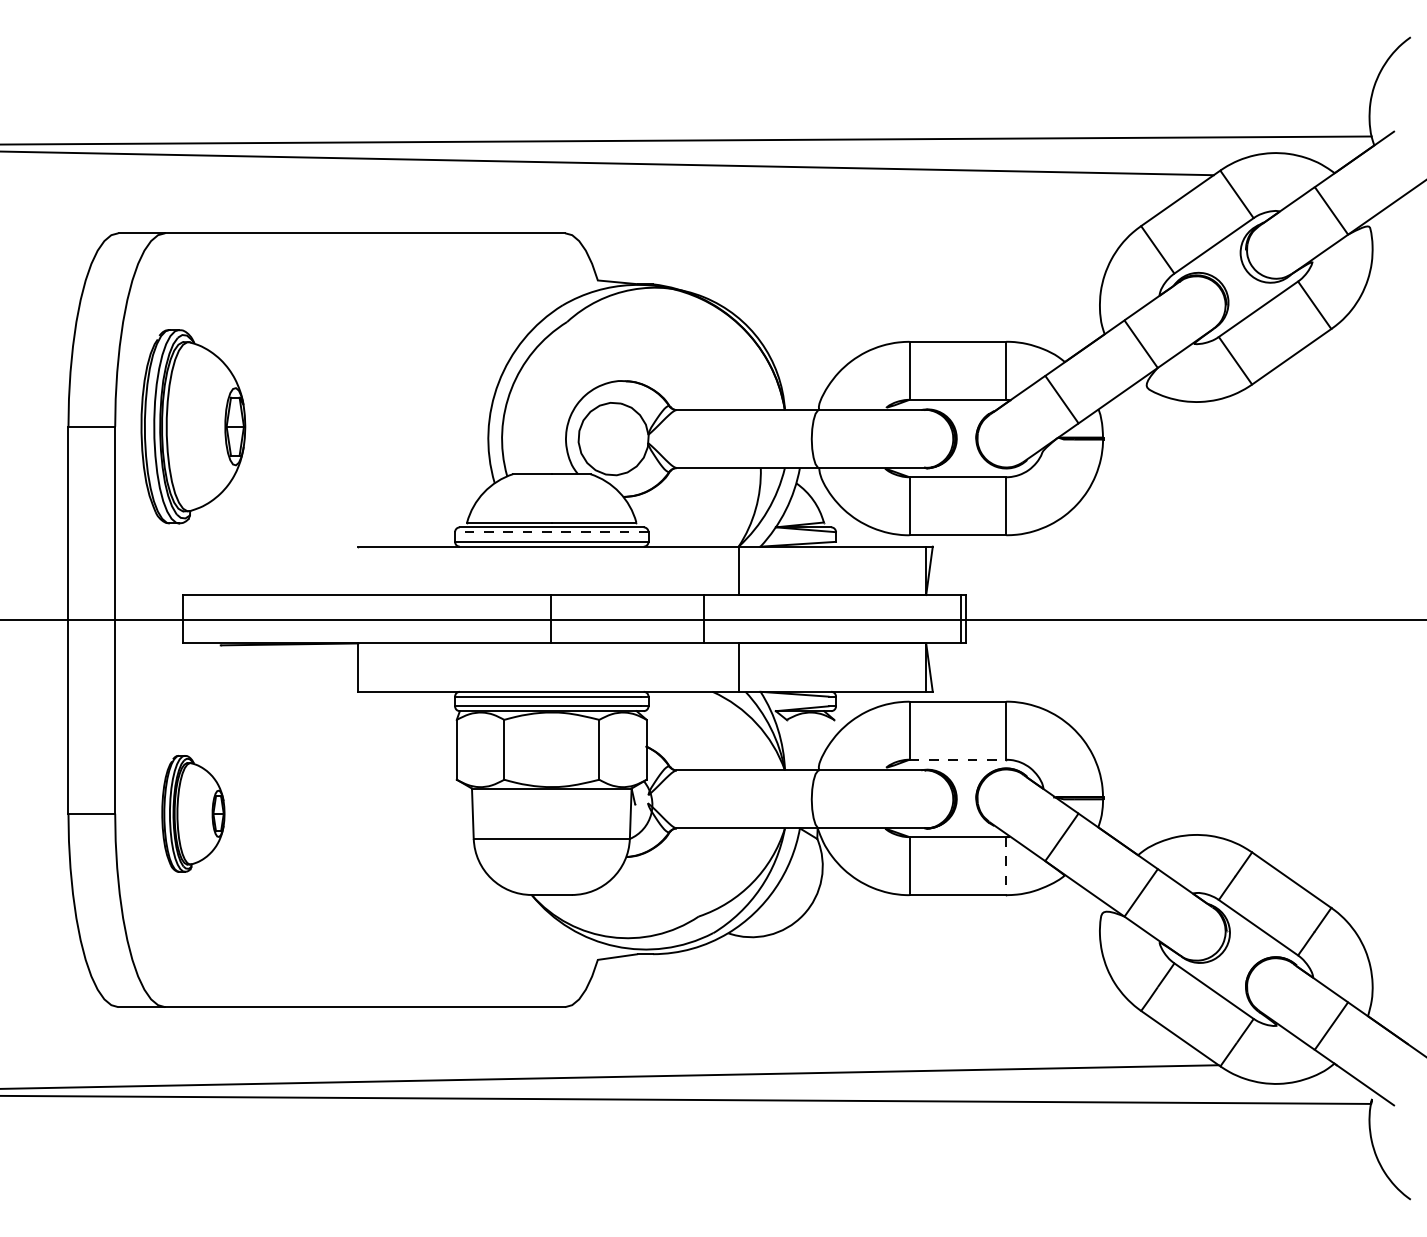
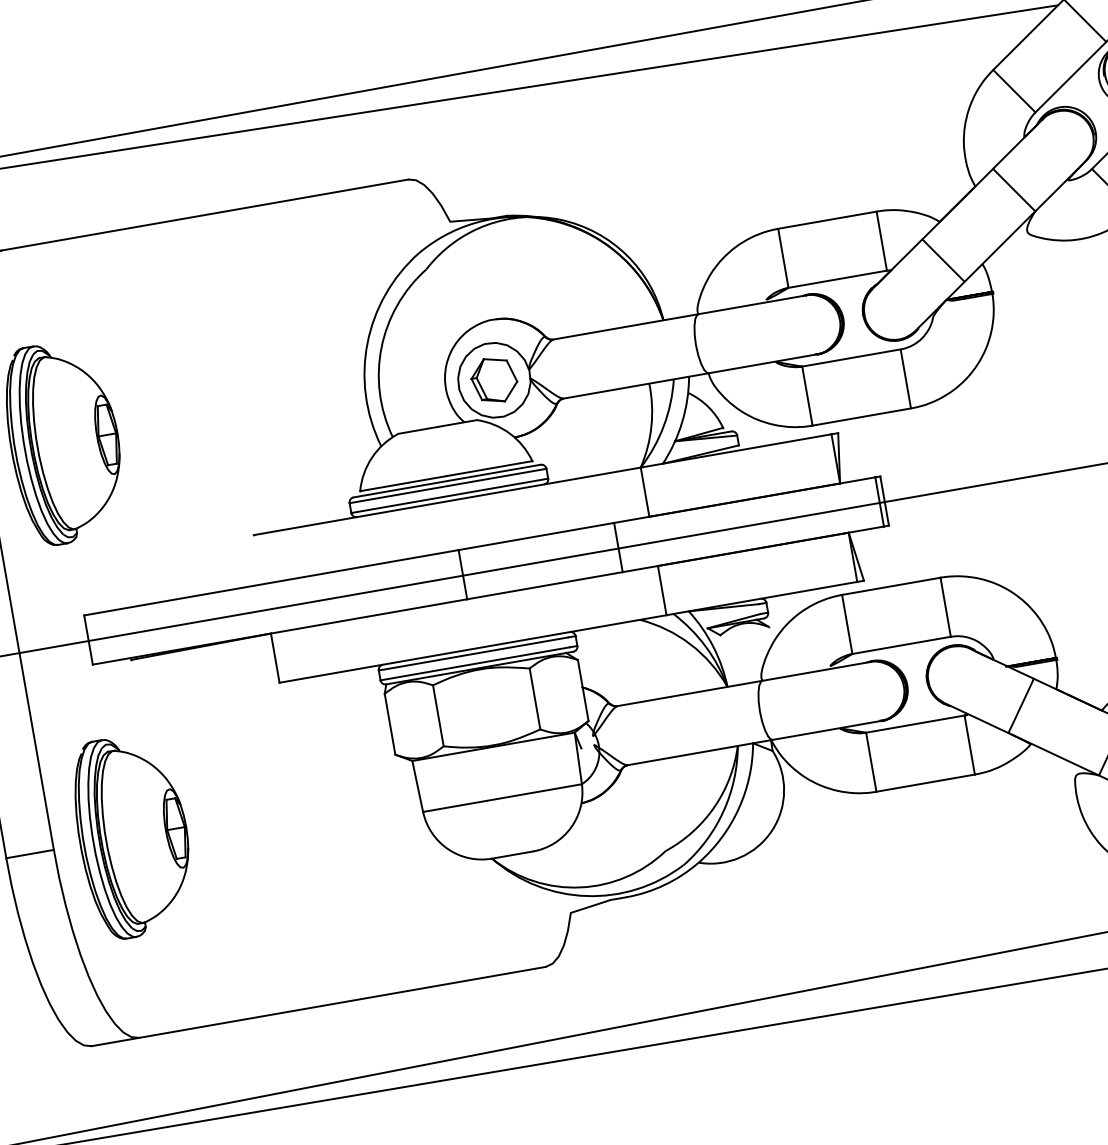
part: (613, 438) -> (494, 379), added
line: (551, 532) -> (447, 486), dashed -> solid
line: (958, 759) -> (902, 645), dashed -> solid
part: (193, 813) -> (133, 835), size x1.67
line: (1006, 866) -> (969, 745), dashed -> solid

